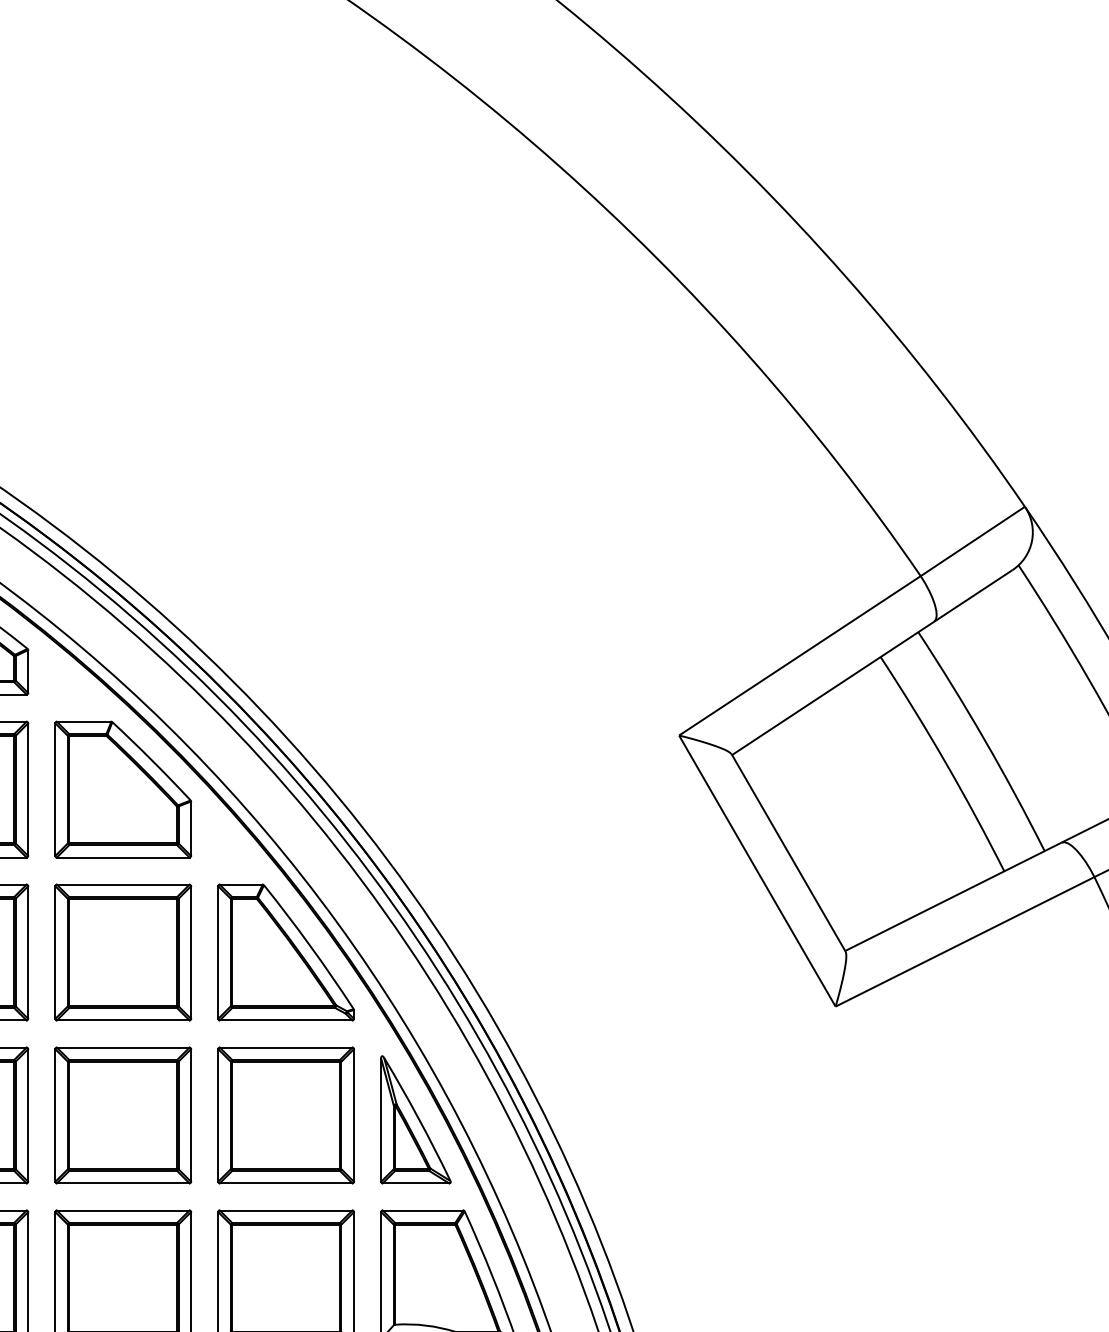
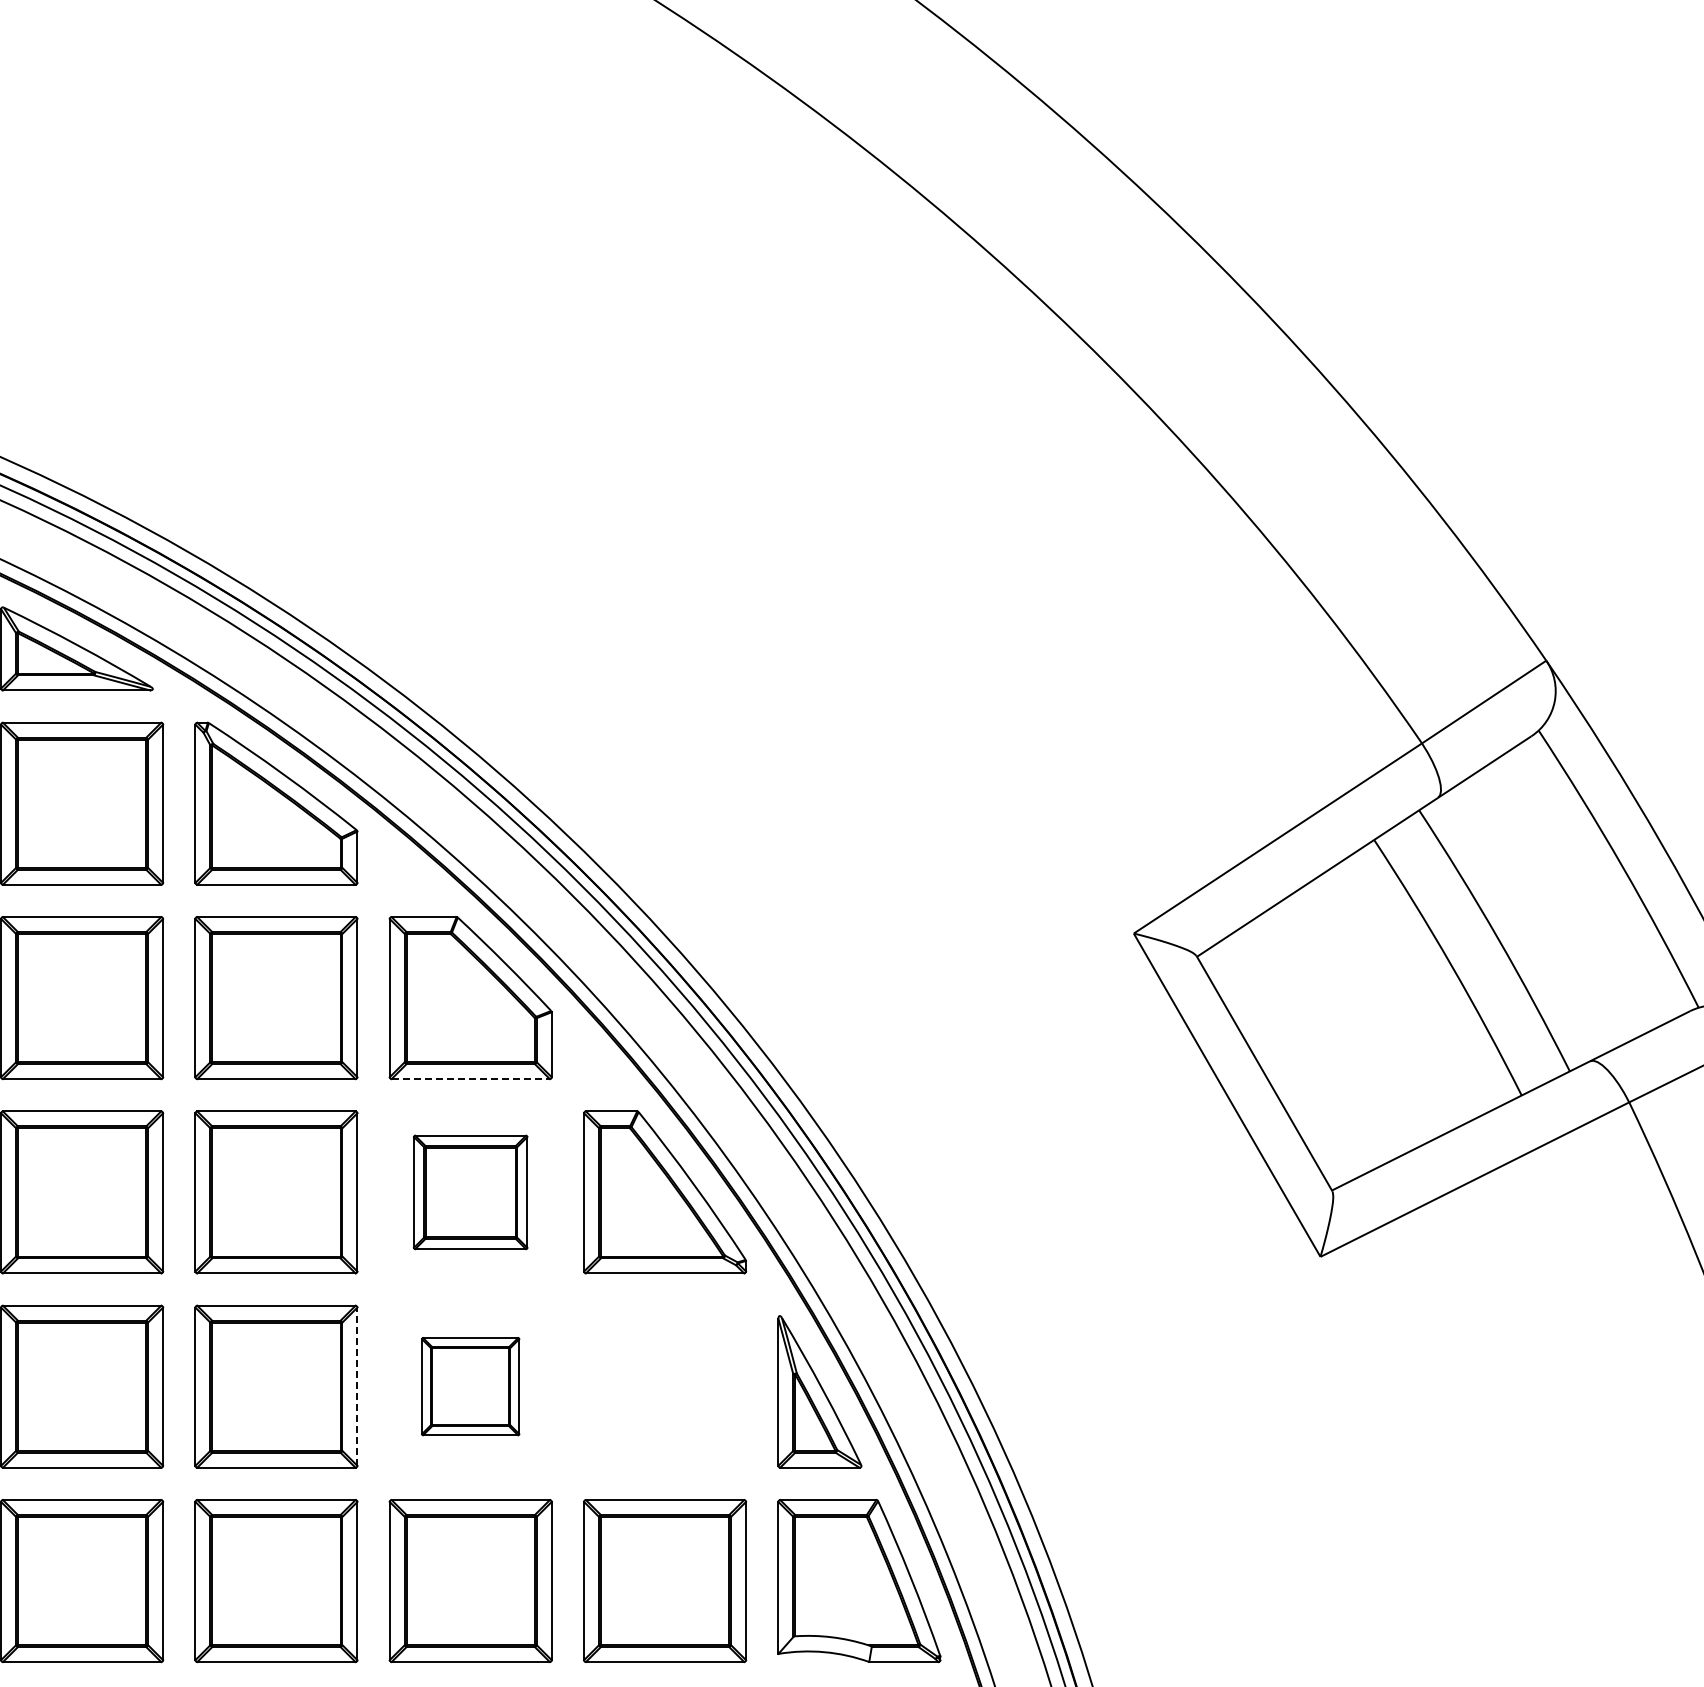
line: (123, 857) -> (471, 1079), solid -> dashed
part: (122, 952) -> (470, 1192), size x0.7
line: (28, 1115) -> (357, 1386), solid -> dashed
part: (122, 1115) -> (470, 1386), size x0.6
part: (286, 1115) -> (665, 1386), removed

